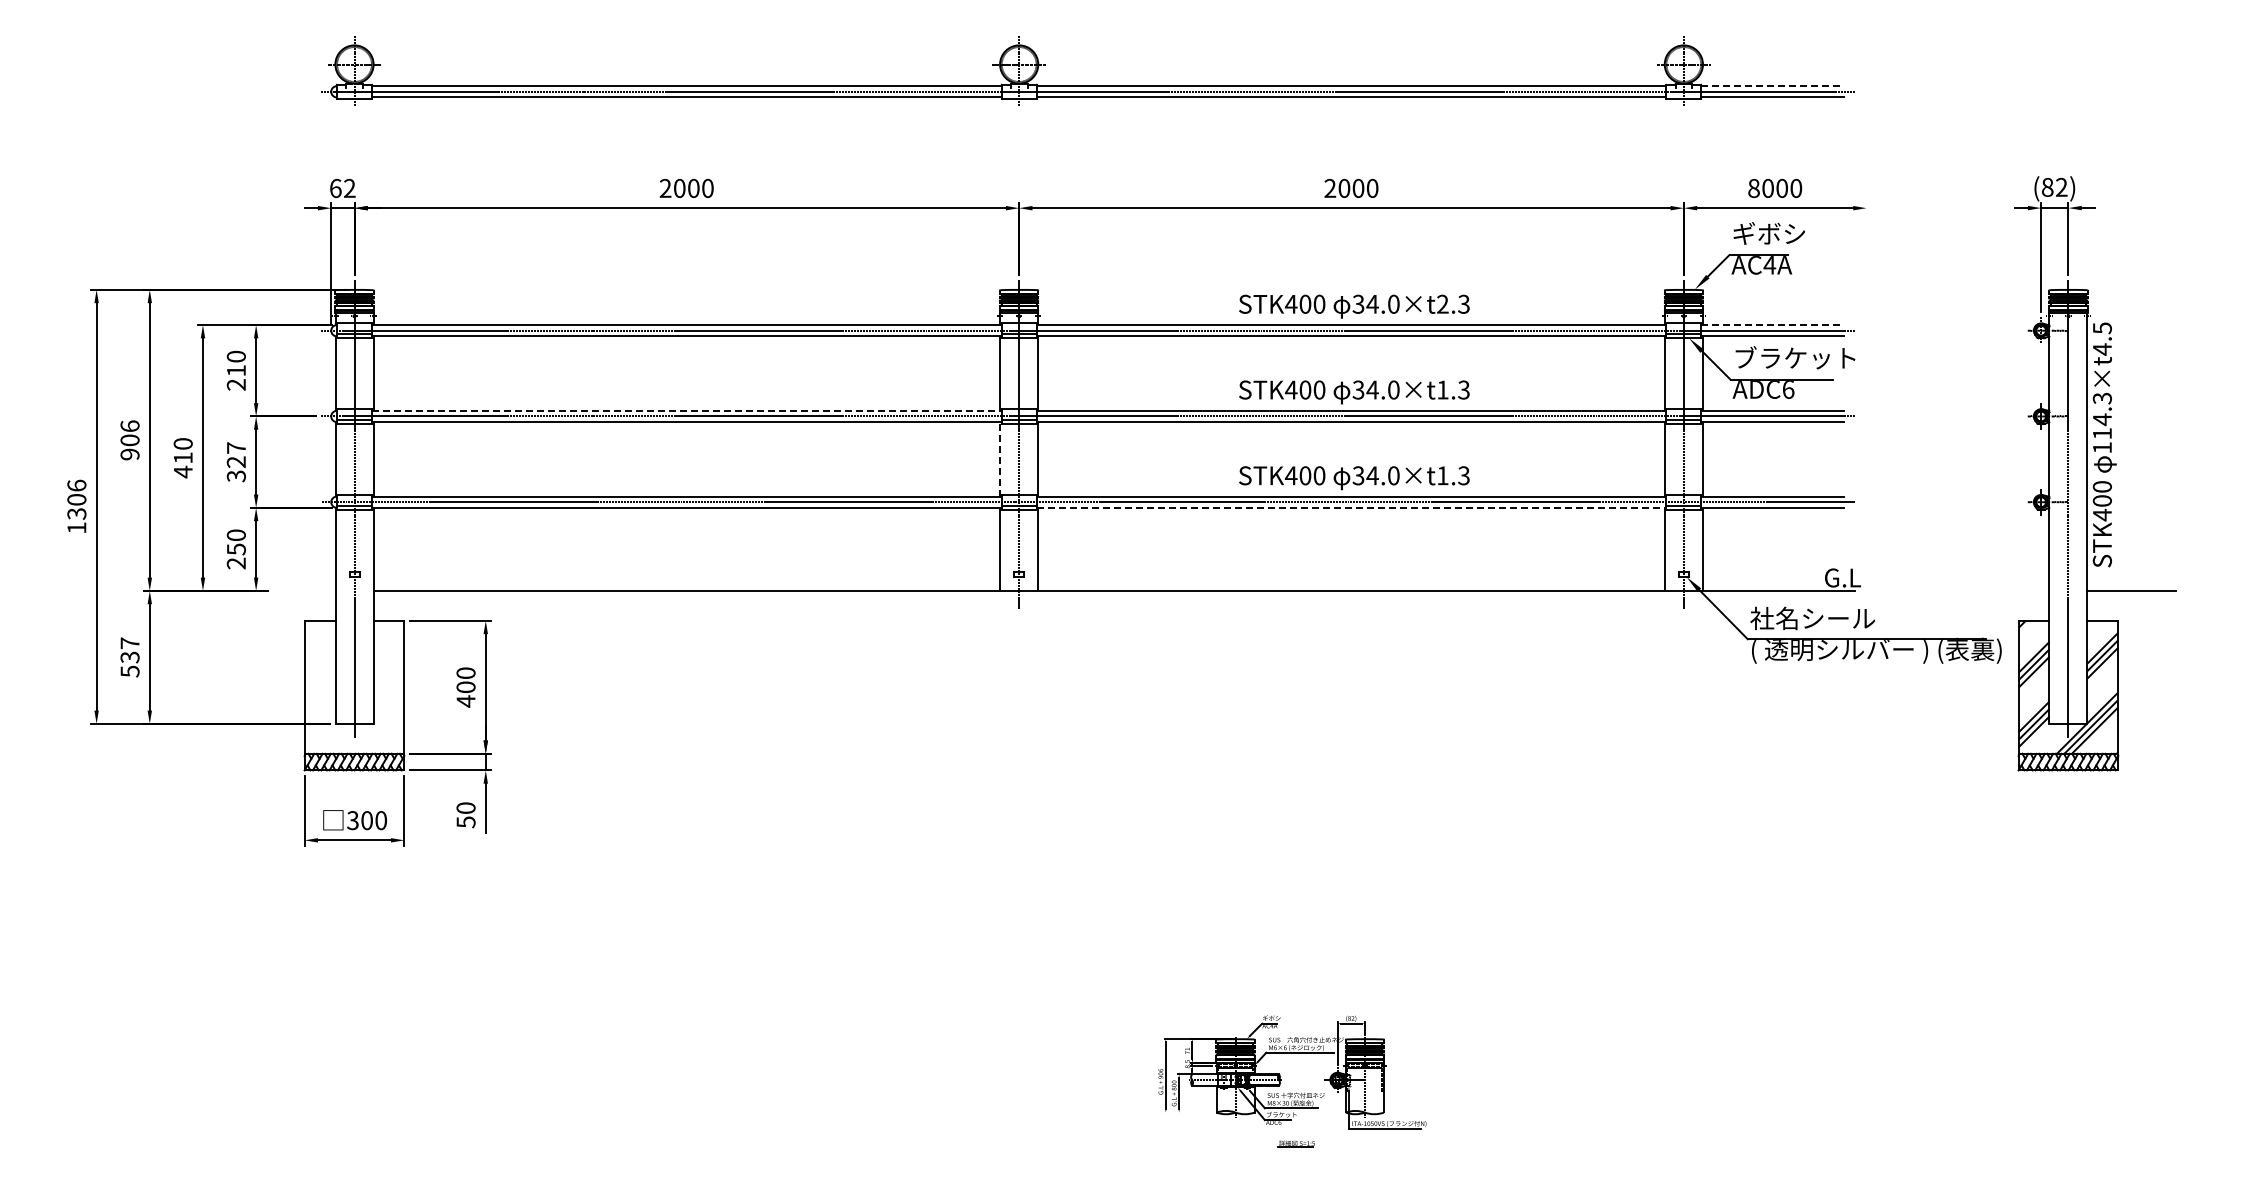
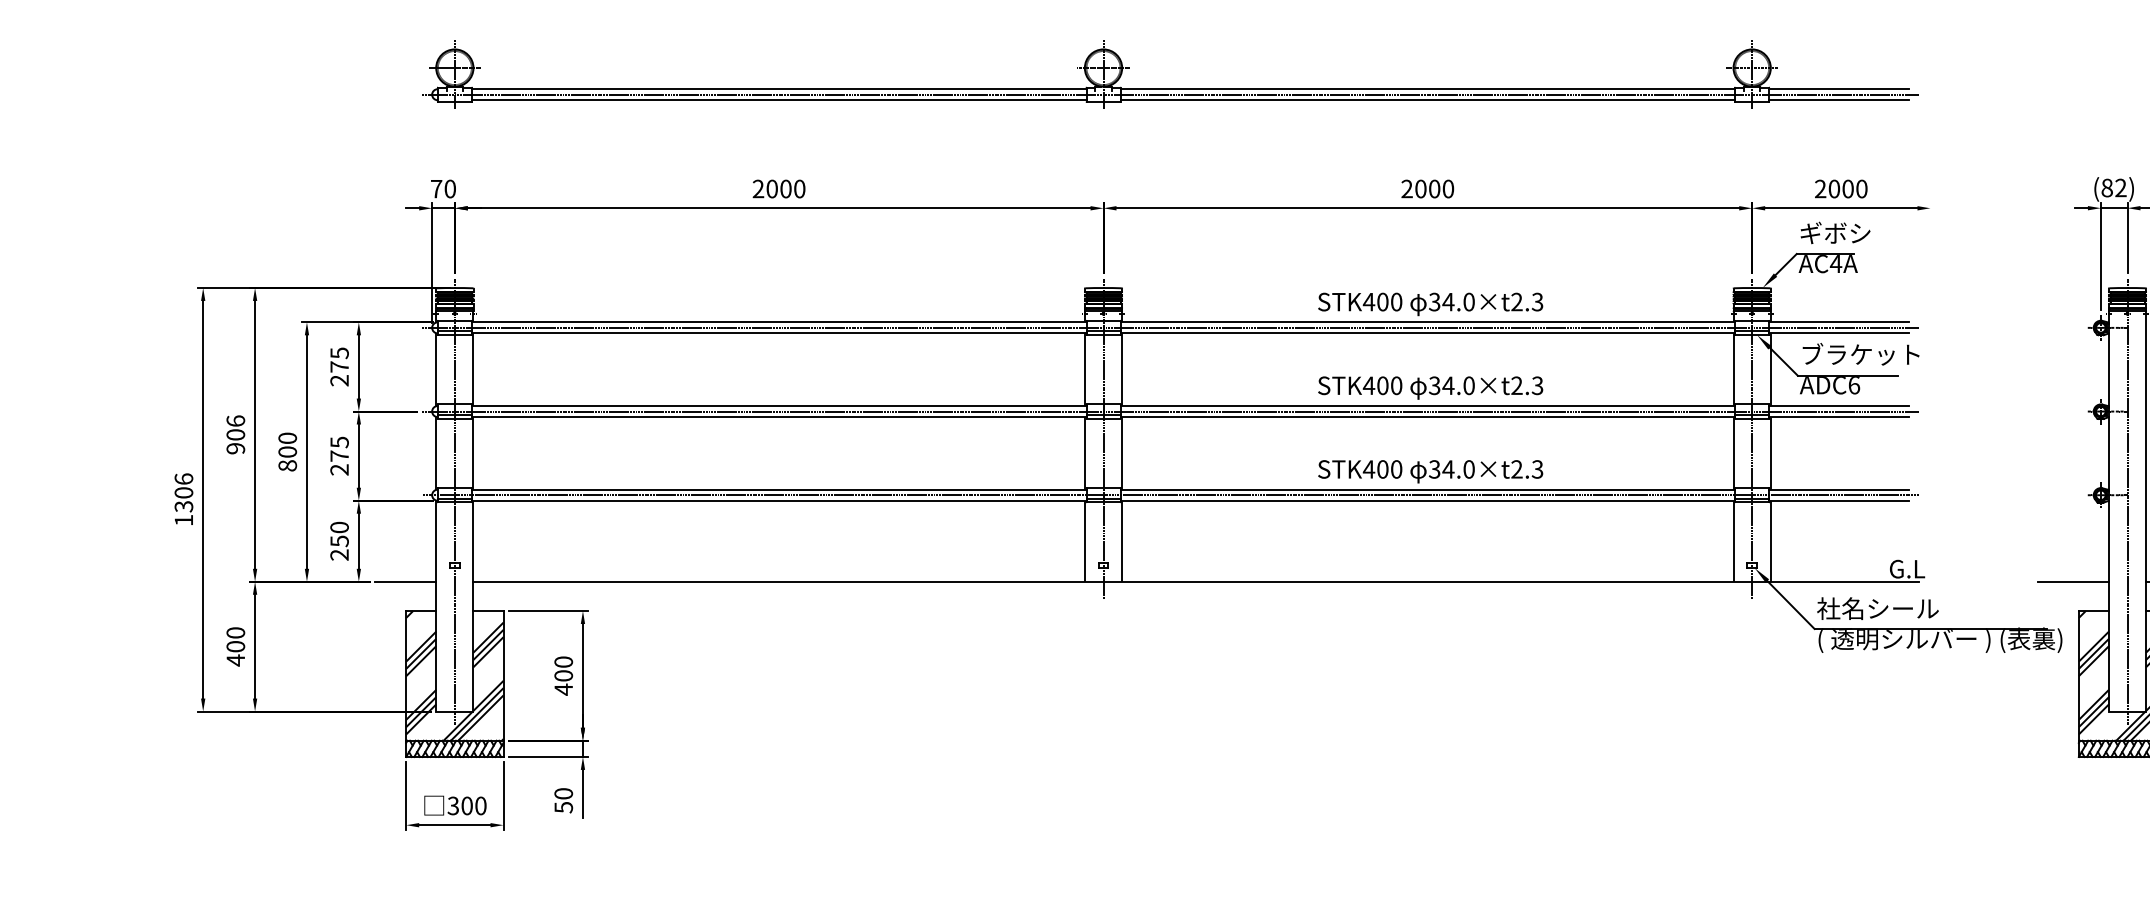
line: (1772, 86) -> (1838, 89), dashed -> solid
text: (342, 188) -> (443, 189), 62 -> 70
text: (1753, 188) -> (1820, 189), 8000 -> 2000
line: (1772, 325) -> (1838, 322), dashed -> solid
text: (235, 363) -> (338, 359), 210 -> 275
text: (1442, 389) -> (1516, 385), 34.0×t1.3 -> 34.0×t2.3
line: (686, 410) -> (778, 405), dashed -> solid
line: (1000, 458) -> (1085, 452), dashed -> solid
text: (235, 462) -> (338, 456), 327 -> 275
text: (182, 465) -> (286, 459), 410 -> 800
text: (1442, 475) -> (1516, 469), 34.0×t1.3 -> 34.0×t2.3
line: (1351, 507) -> (1427, 500), dashed -> solid
line: (304, 590) -> (406, 581), added
line: (2012, 590) -> (2072, 581), added
text: (129, 657) -> (235, 646), 537 -> 400
hatch: (354, 686) -> (454, 675), added

